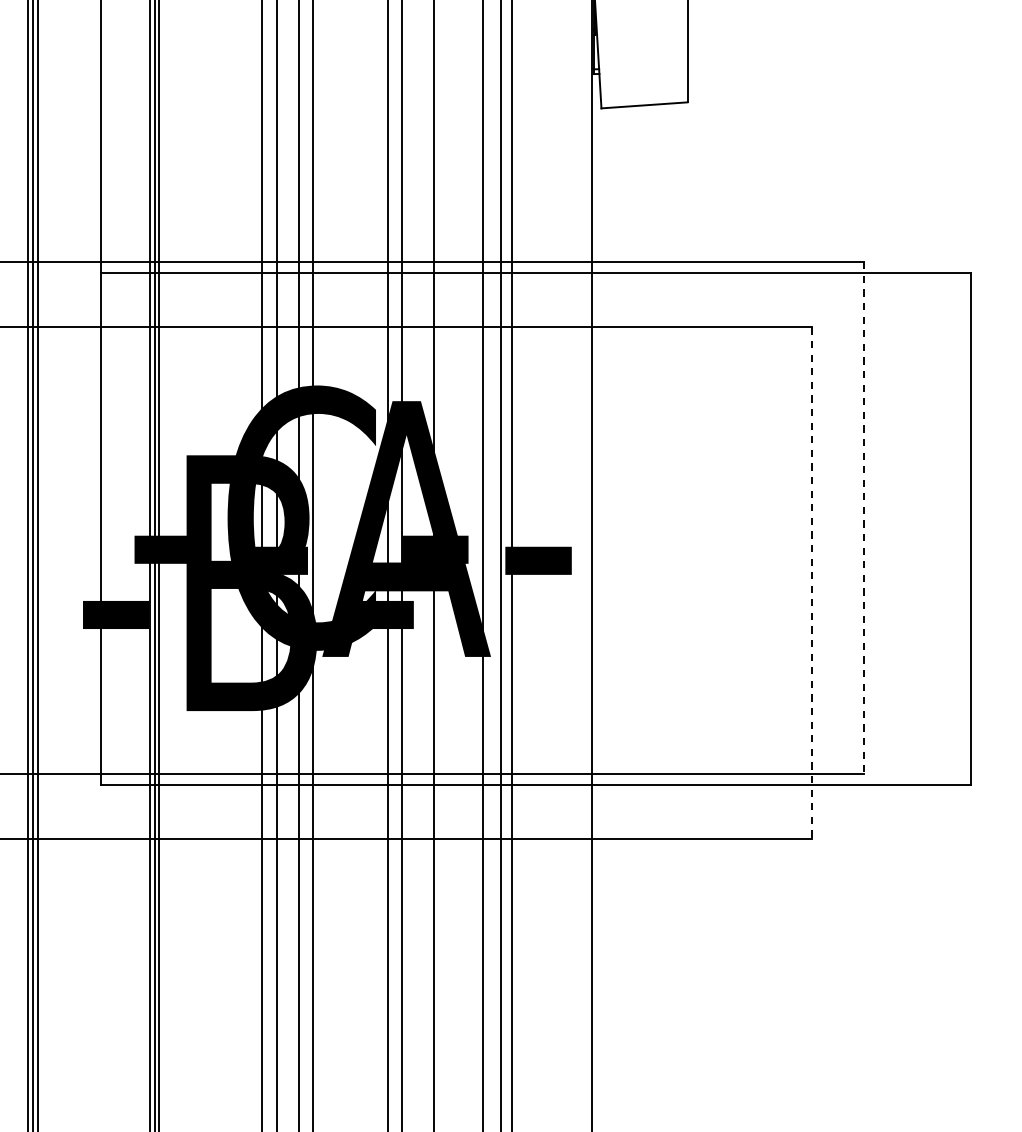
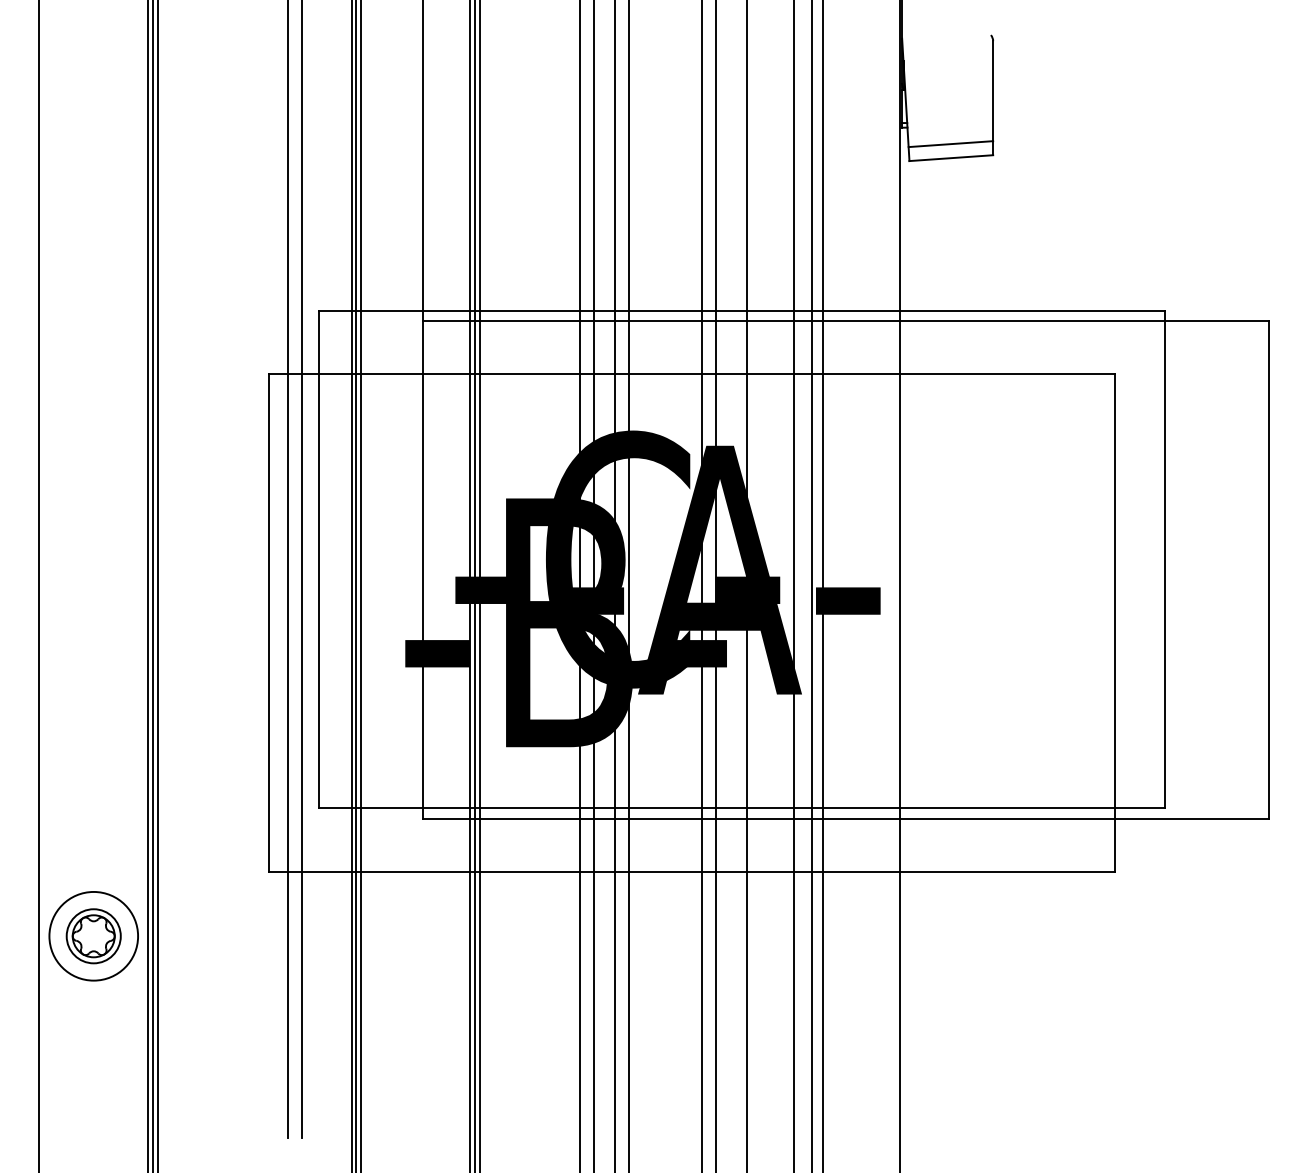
line: (643, 91) -> (950, 144), added
line: (863, 518) -> (1164, 559), dashed -> solid
line: (812, 582) -> (1114, 622), dashed -> solid

